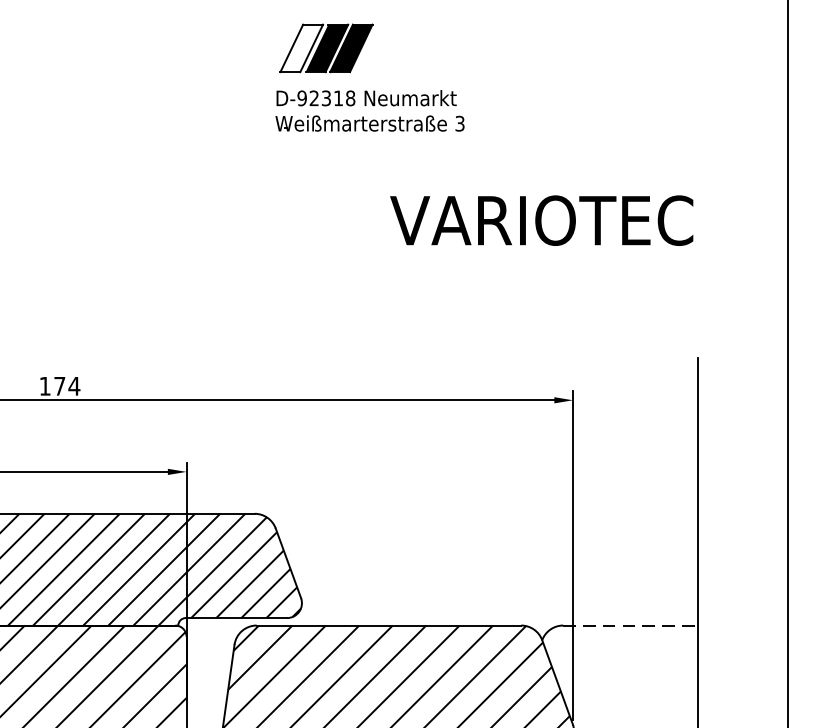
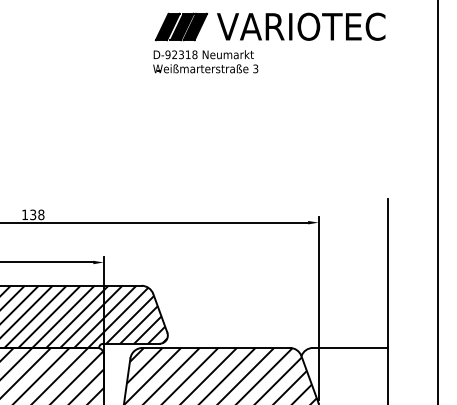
fill: (301, 47) -> (167, 26), added
text: (542, 220) -> (301, 26), moved
text: (67, 385) -> (37, 214), 174 -> 138
line: (632, 624) -> (351, 347), dashed -> solid

